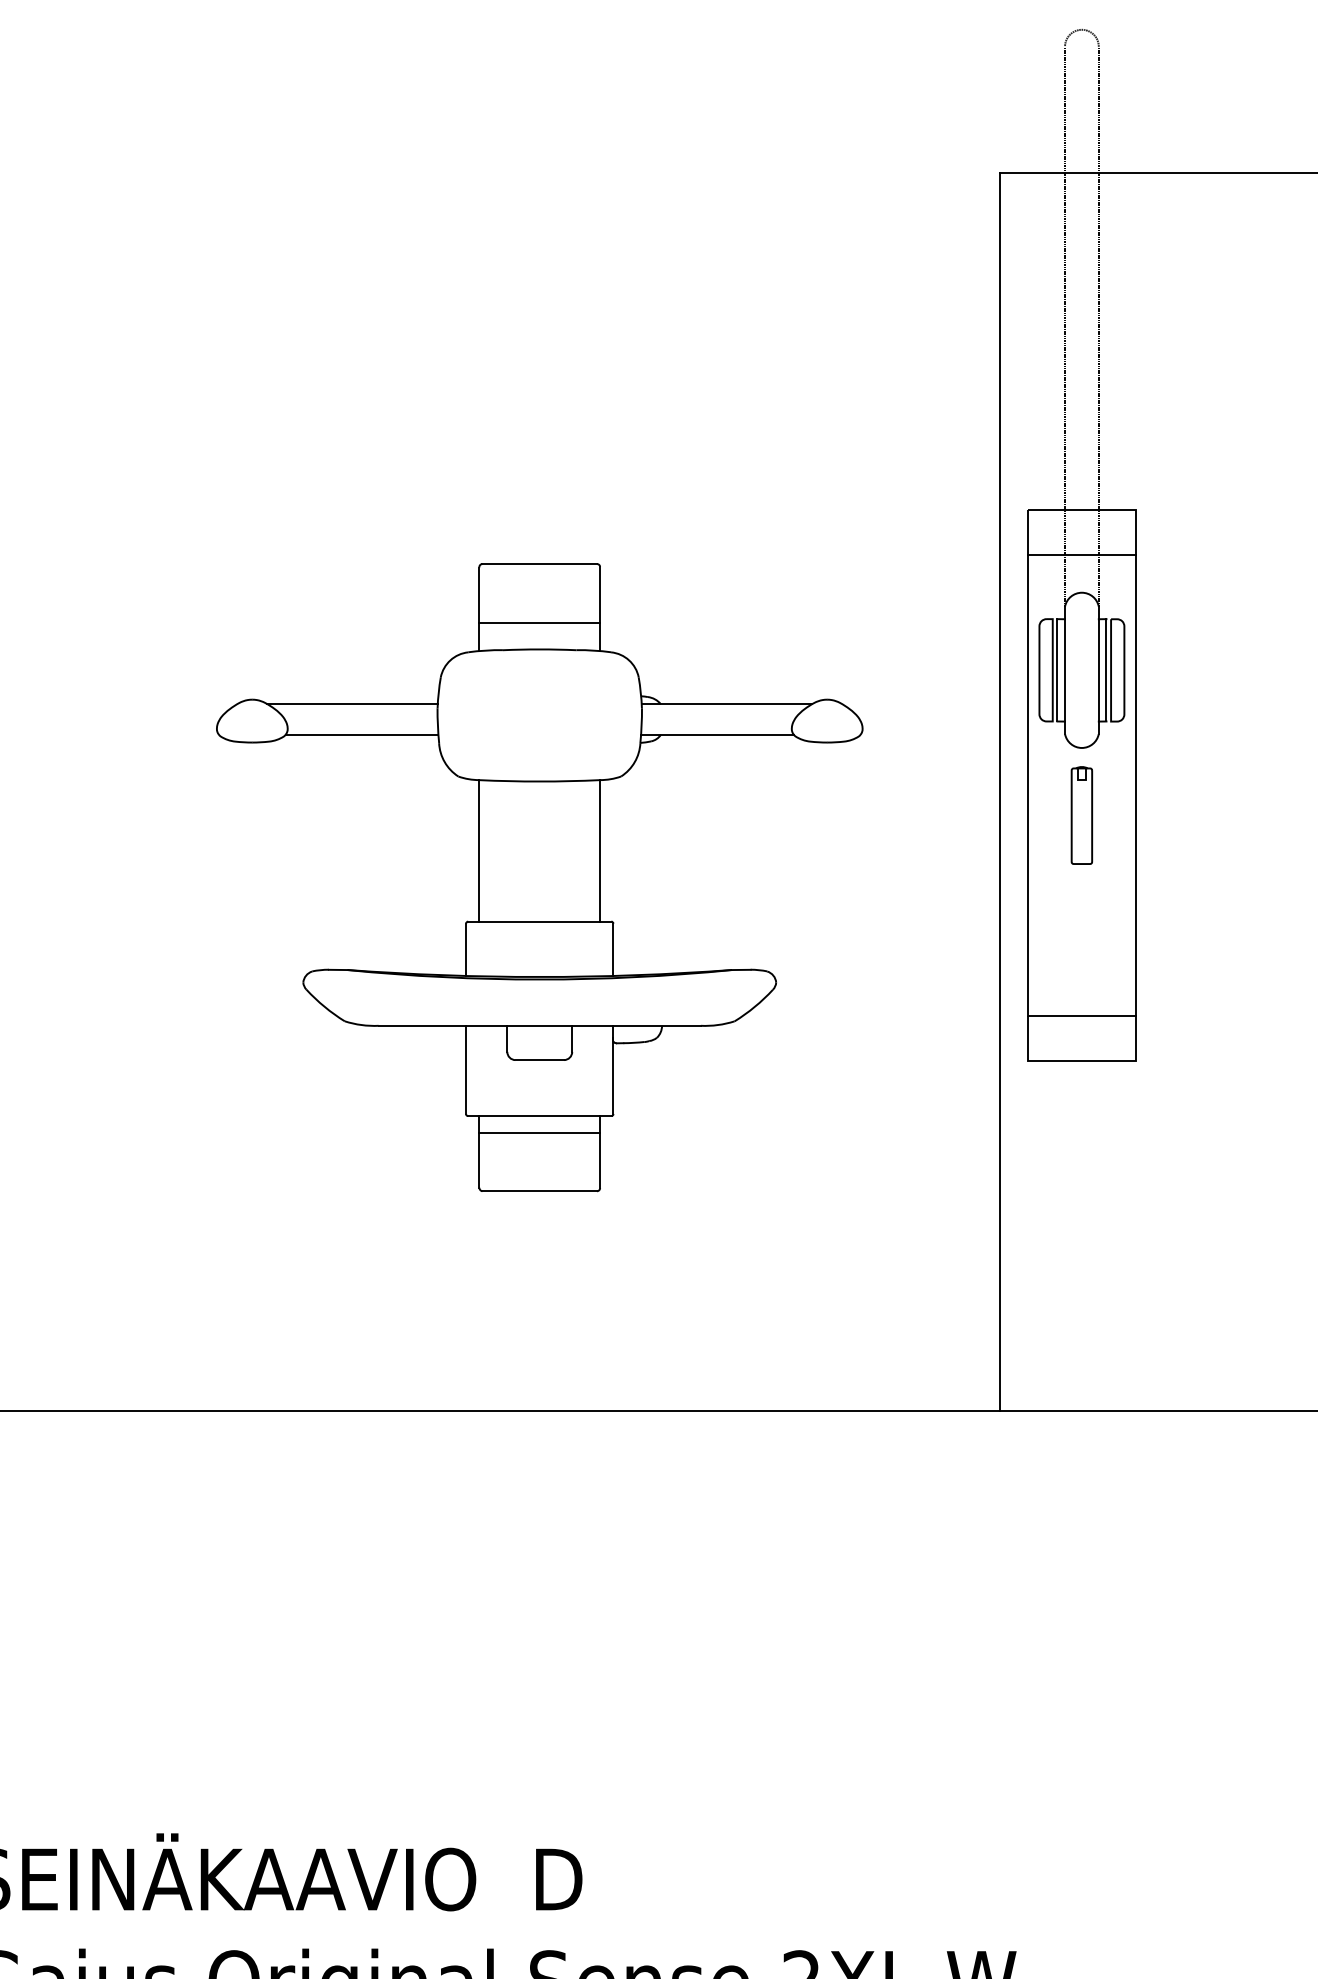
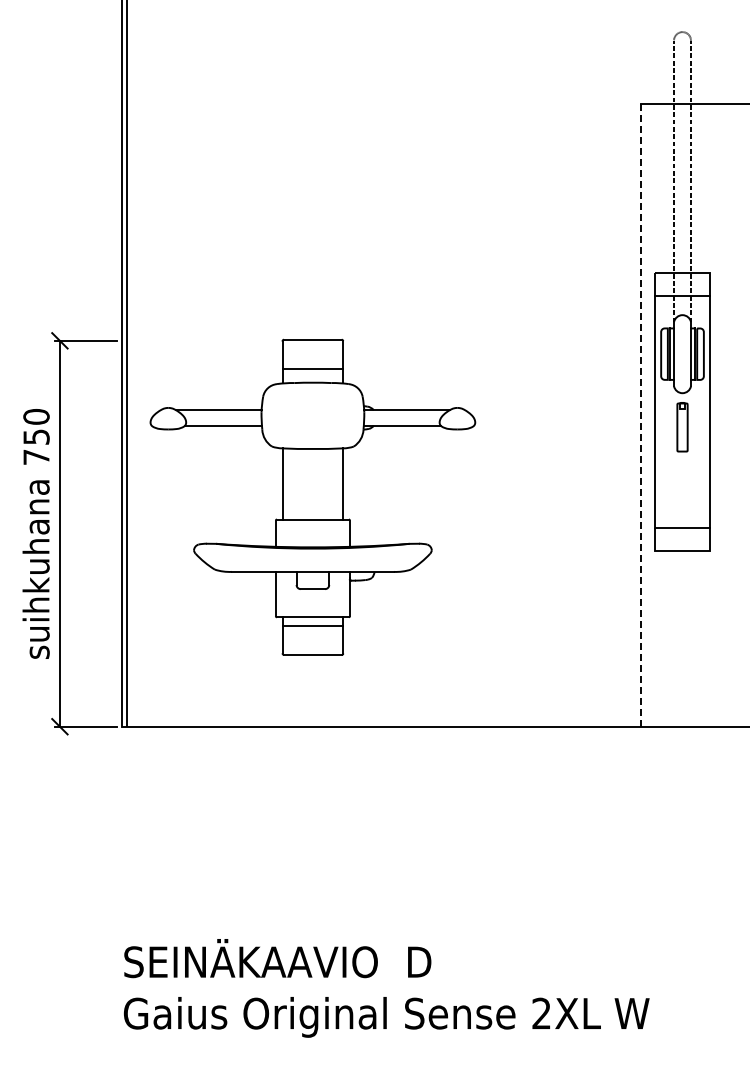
line: (1000, 790) -> (641, 414), solid -> dashed
part: (538, 875) -> (312, 496), moved

